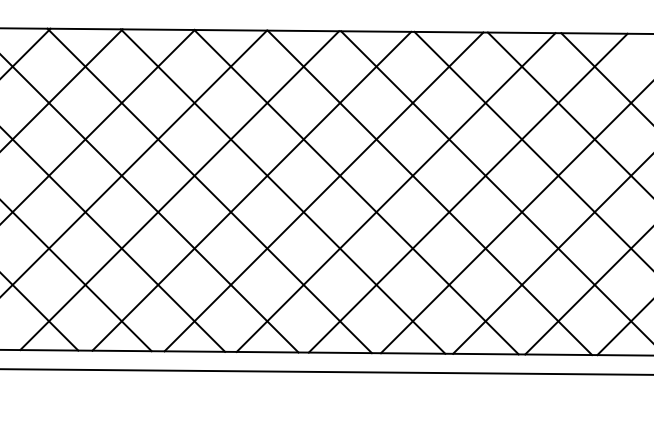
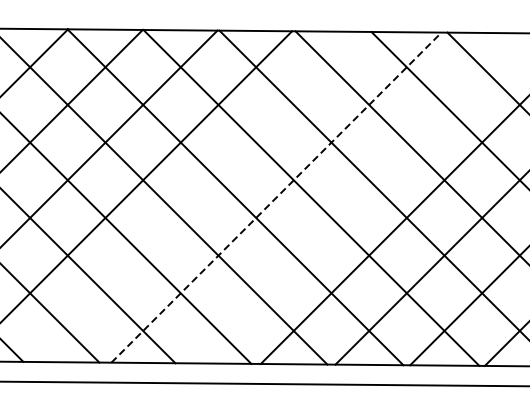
line: (323, 191) -> (201, 196), removed
line: (396, 192) -> (276, 197), solid -> dashed
line: (467, 192) -> (350, 197), removed

